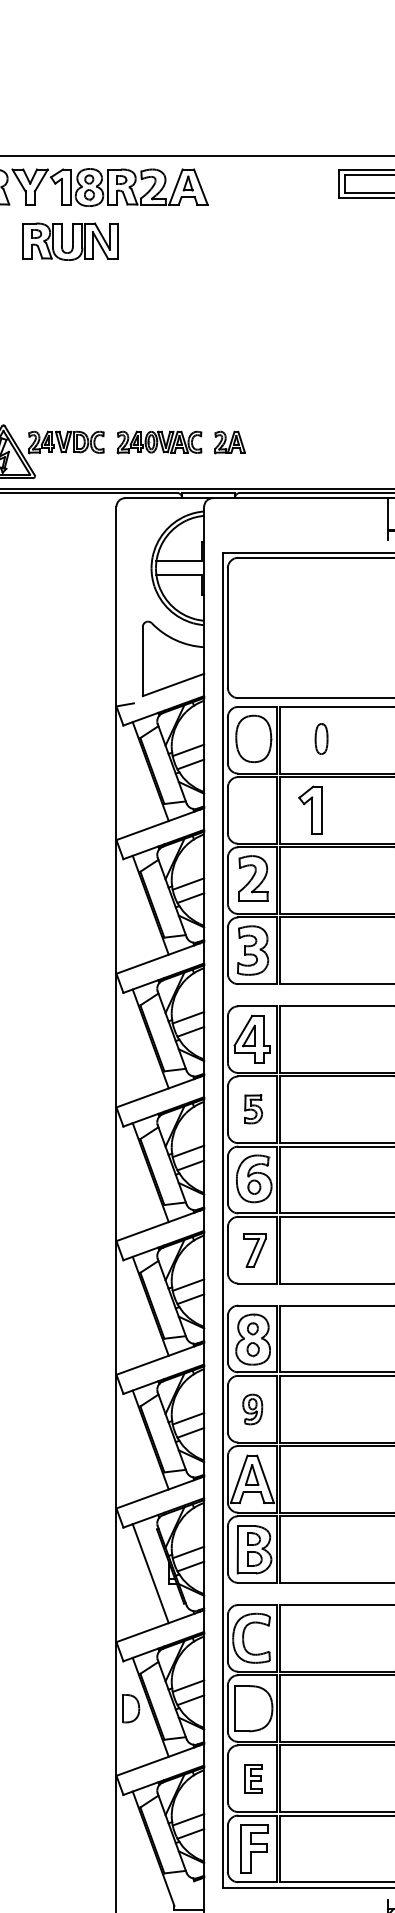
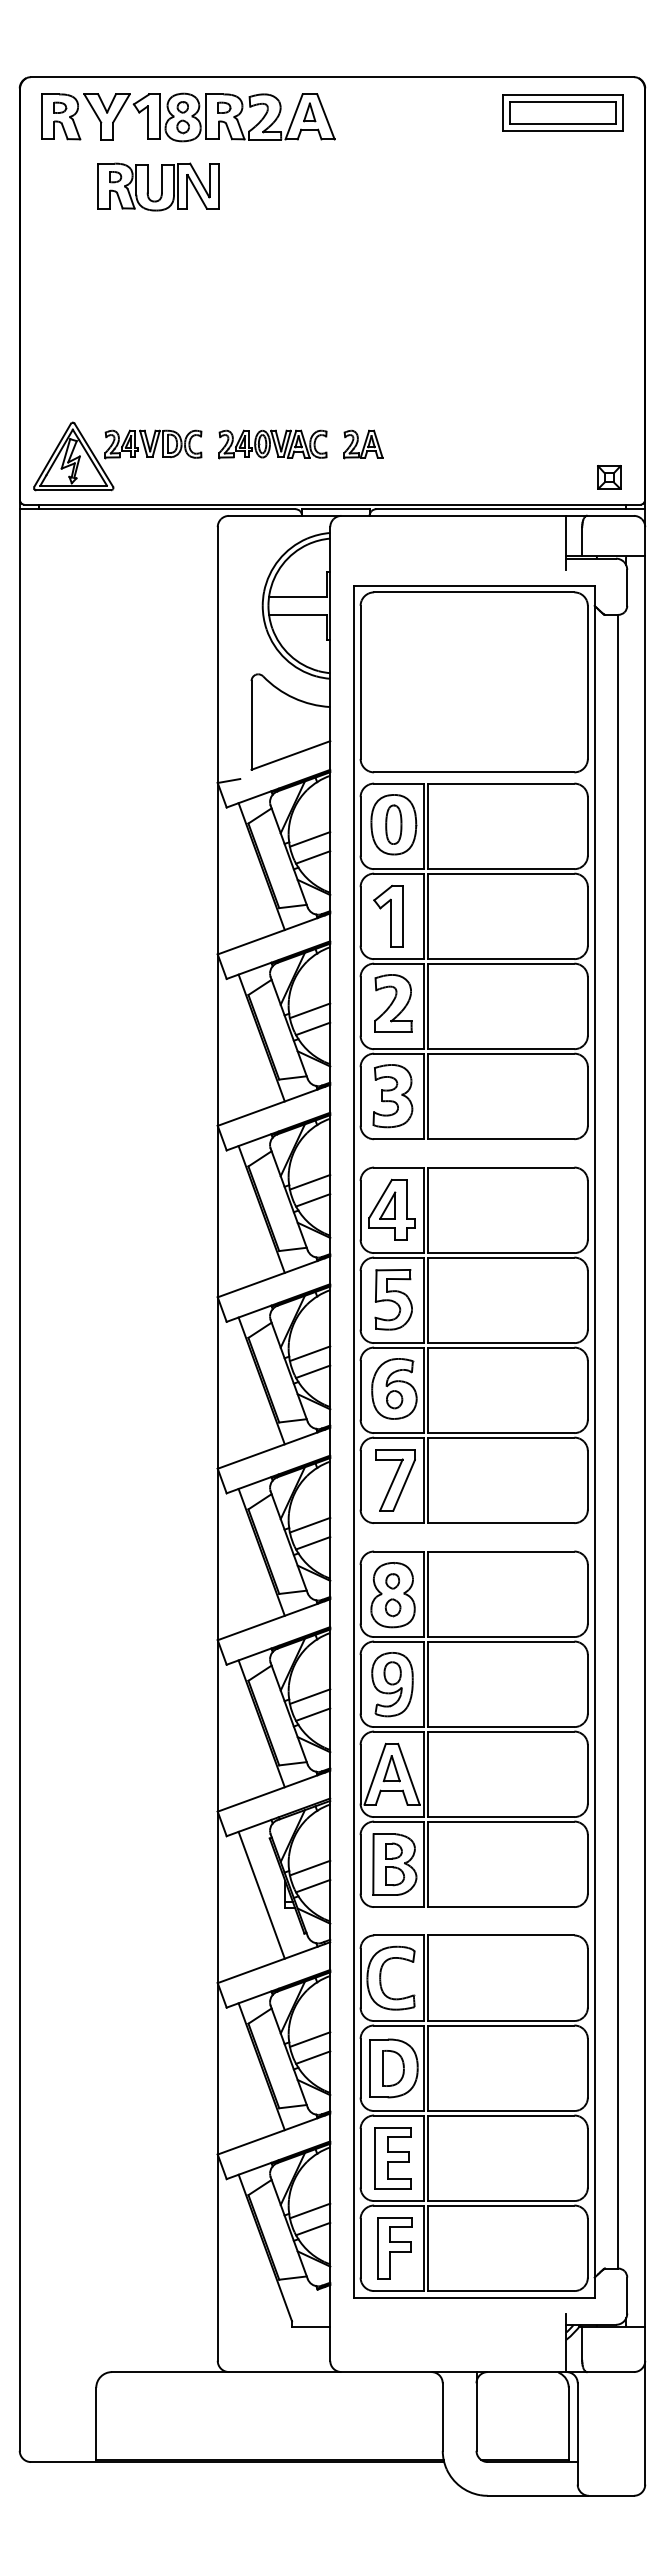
part: (321, 738) -> (393, 824), moved
part: (310, 810) -> (388, 916), moved
part: (253, 1109) -> (393, 1299), size x1.67
part: (255, 1250) -> (395, 1480), size x1.43
part: (252, 1409) -> (392, 1684), size x1.67
part: (131, 1708) -> (393, 2068), moved
part: (252, 1778) -> (392, 2158), size x1.67

